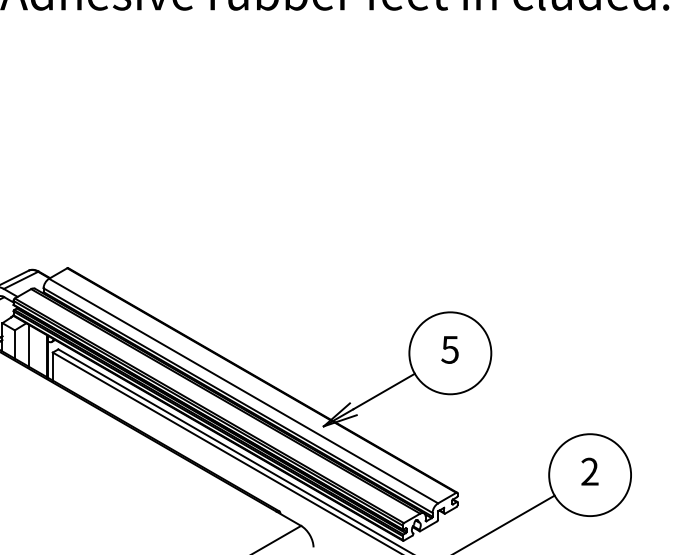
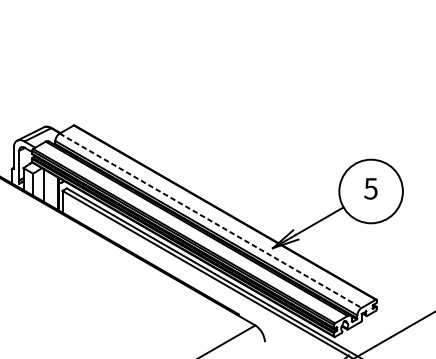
line: (243, 391) -> (210, 221), solid -> dashed

